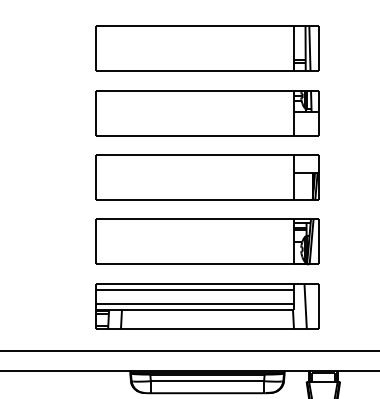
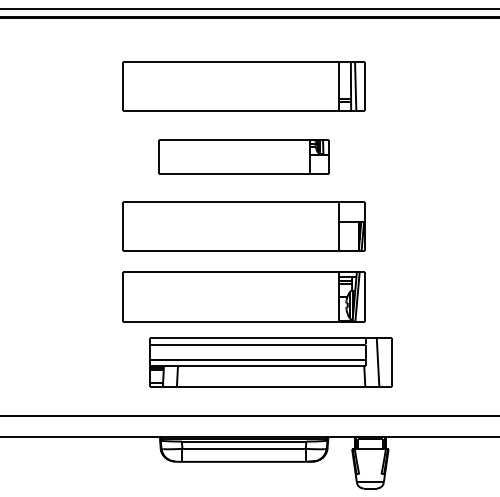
part: (206, 112) -> (243, 156), size x0.7
part: (206, 306) -> (270, 362), moved

